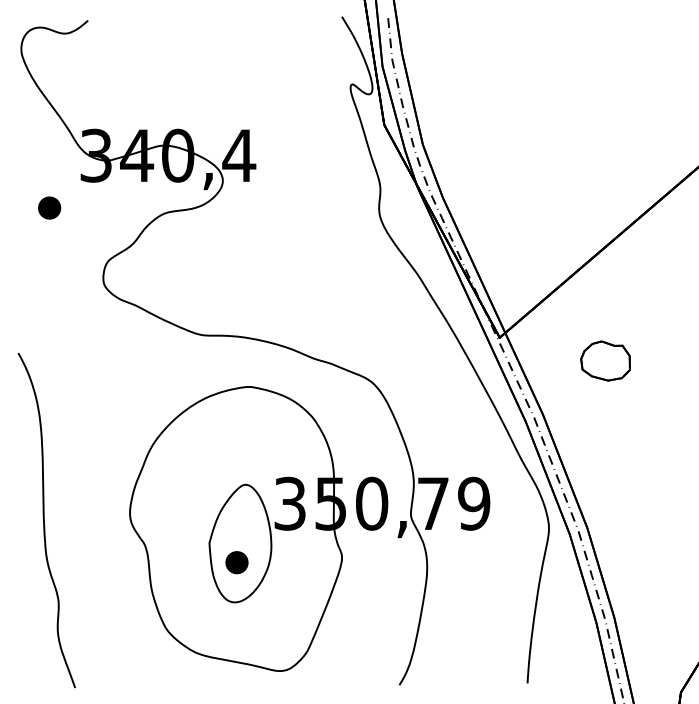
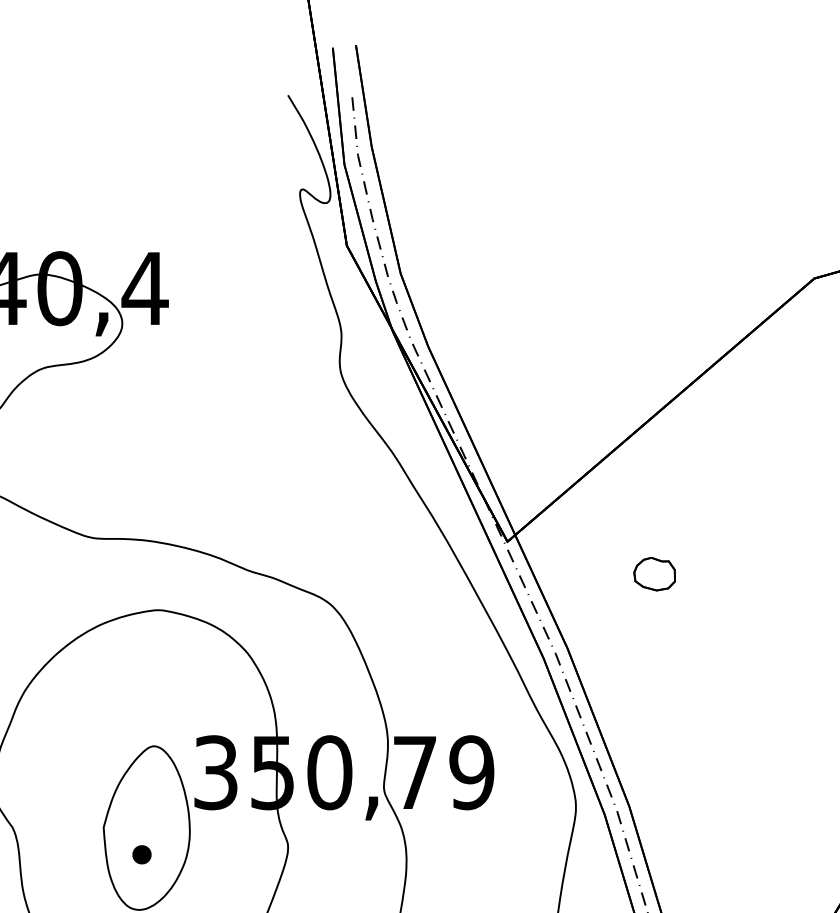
part: (605, 360) -> (654, 573), size x0.6
part: (236, 562) -> (141, 854), size x0.6

